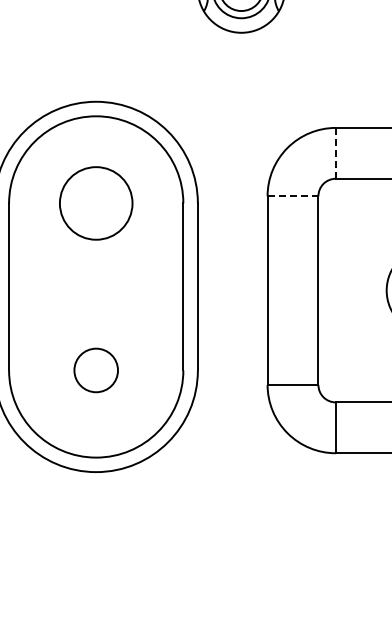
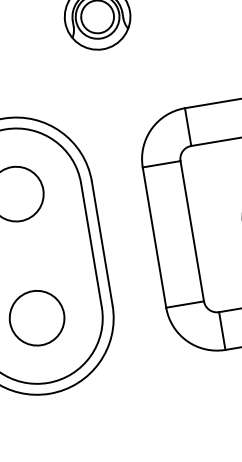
line: (335, 153) -> (187, 127), dashed -> solid
line: (293, 196) -> (162, 164), dashed -> solid
circle: (95, 370) -> (36, 318), size x1.67

